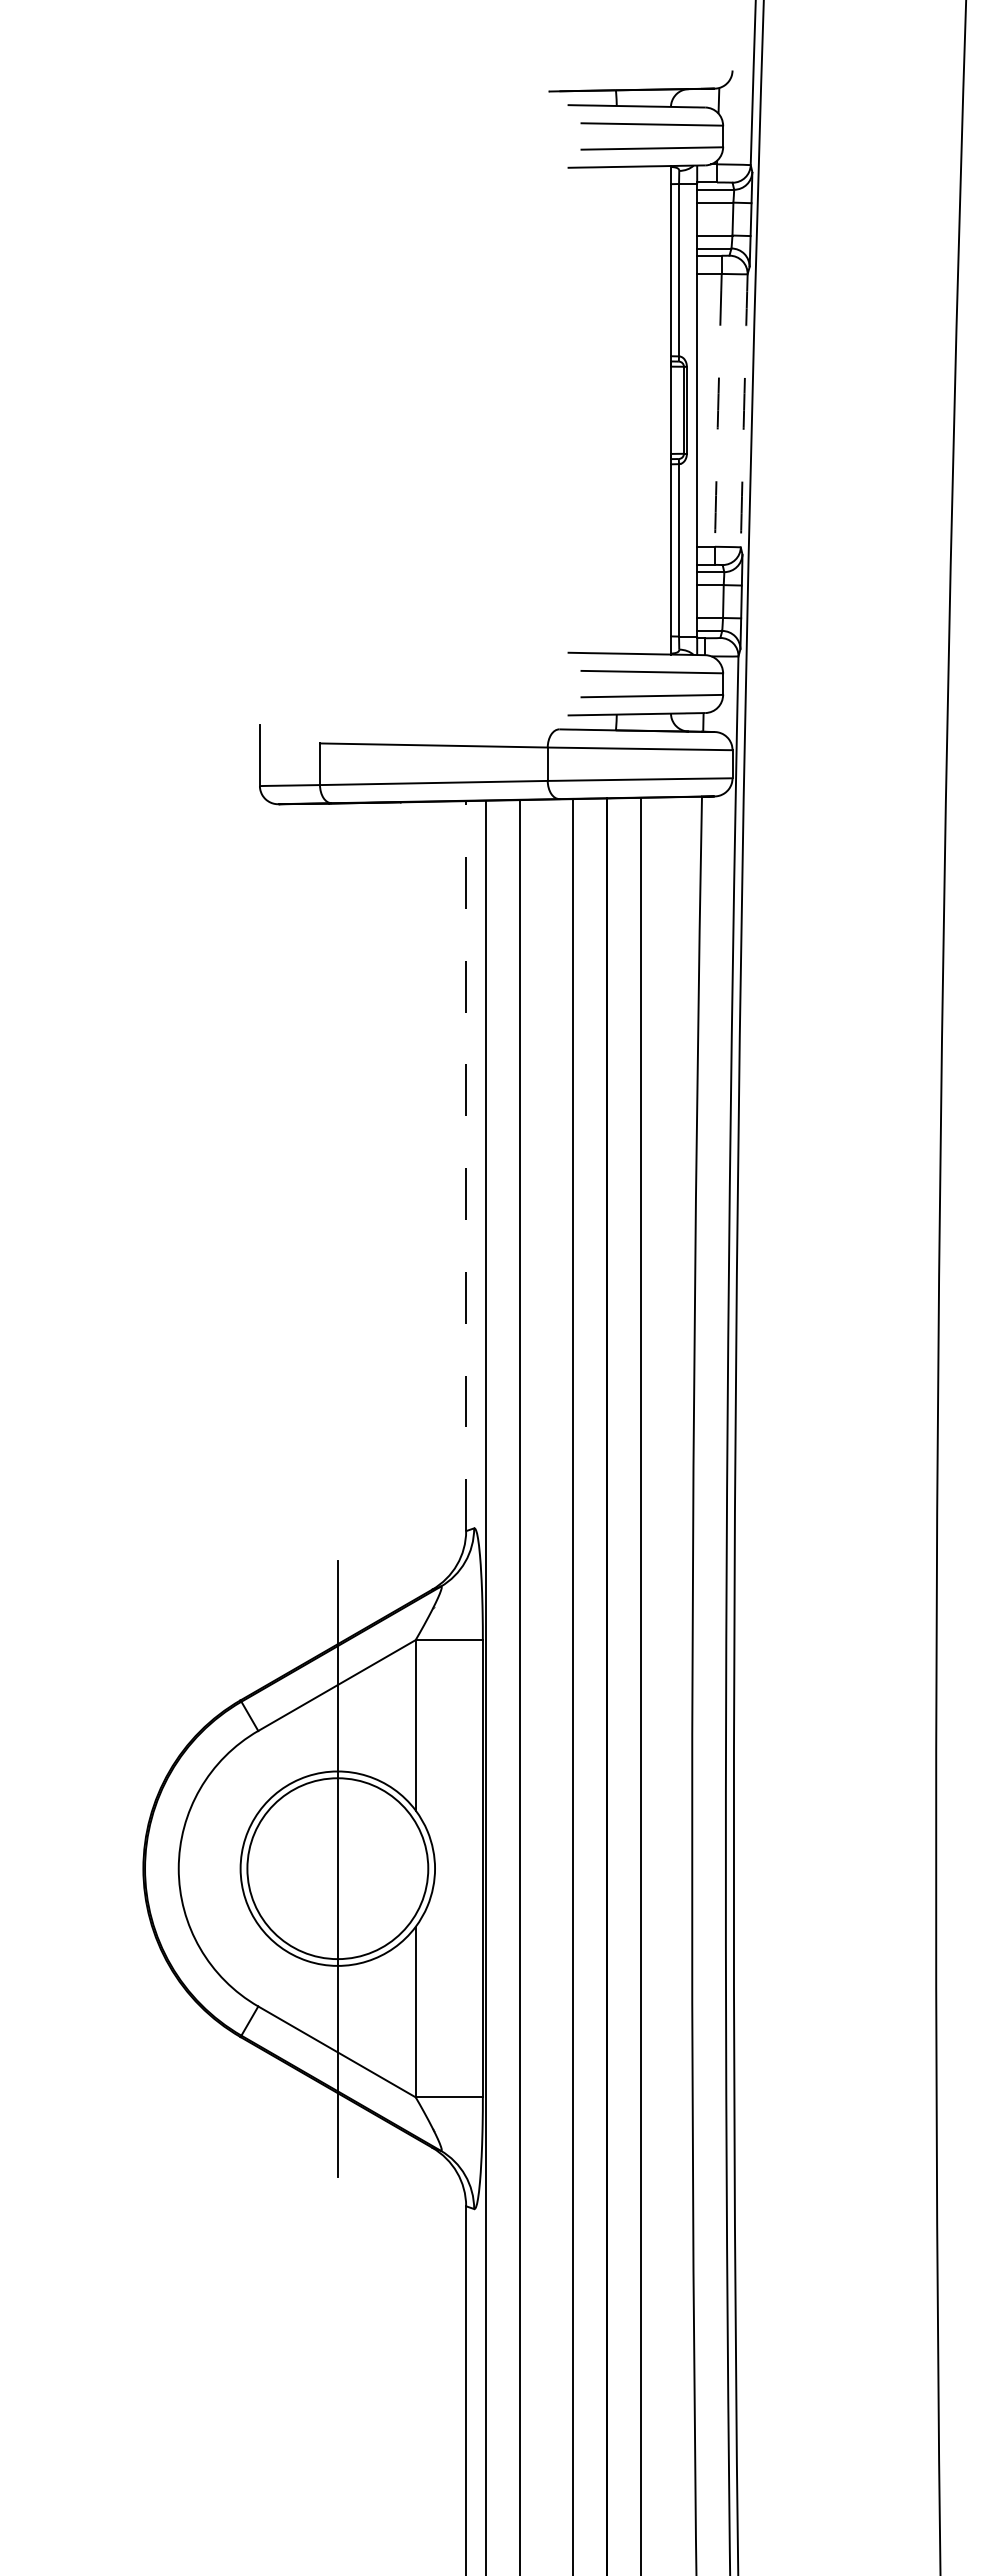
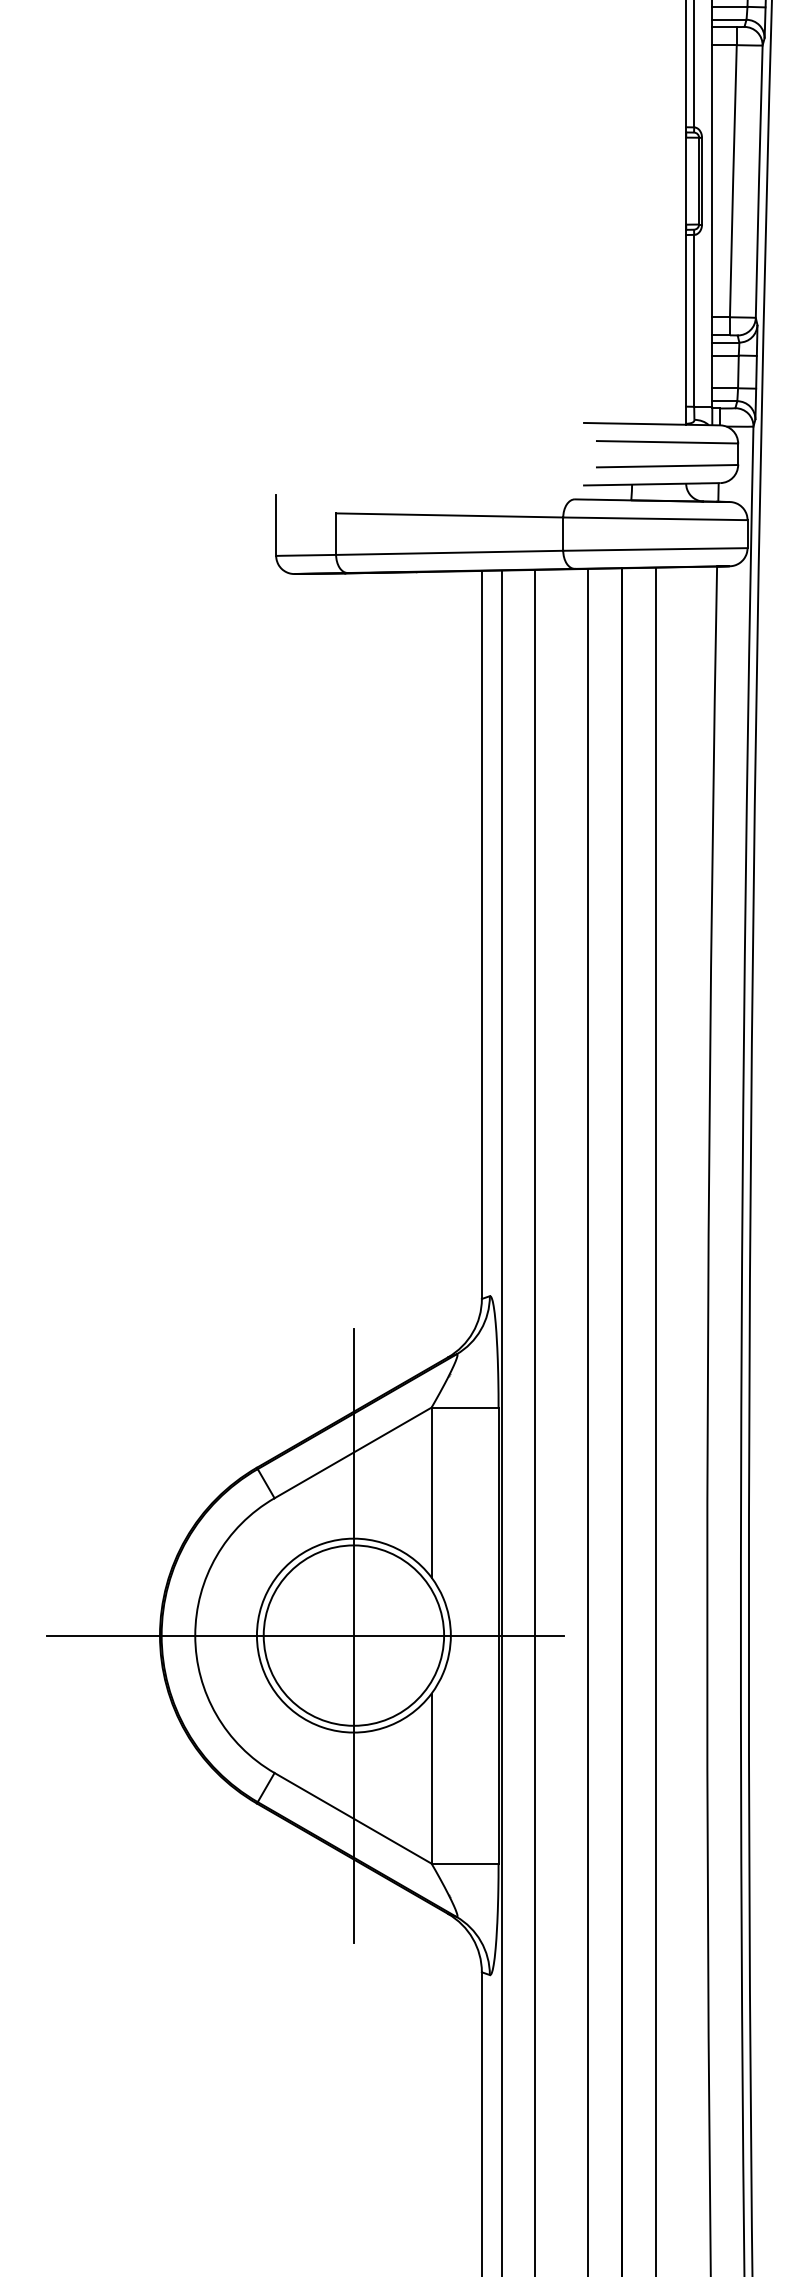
arc: (718, 410) -> (733, 181), dashed -> solid
arc: (744, 410) -> (759, 181), dashed -> solid
line: (466, 1165) -> (482, 934), dashed -> solid
line: (288, 1868) -> (304, 1635), added

